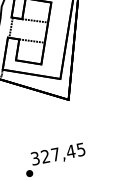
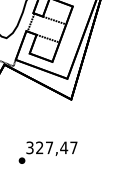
text: (80, 149) -> (73, 147), 327,45 -> 327,47

